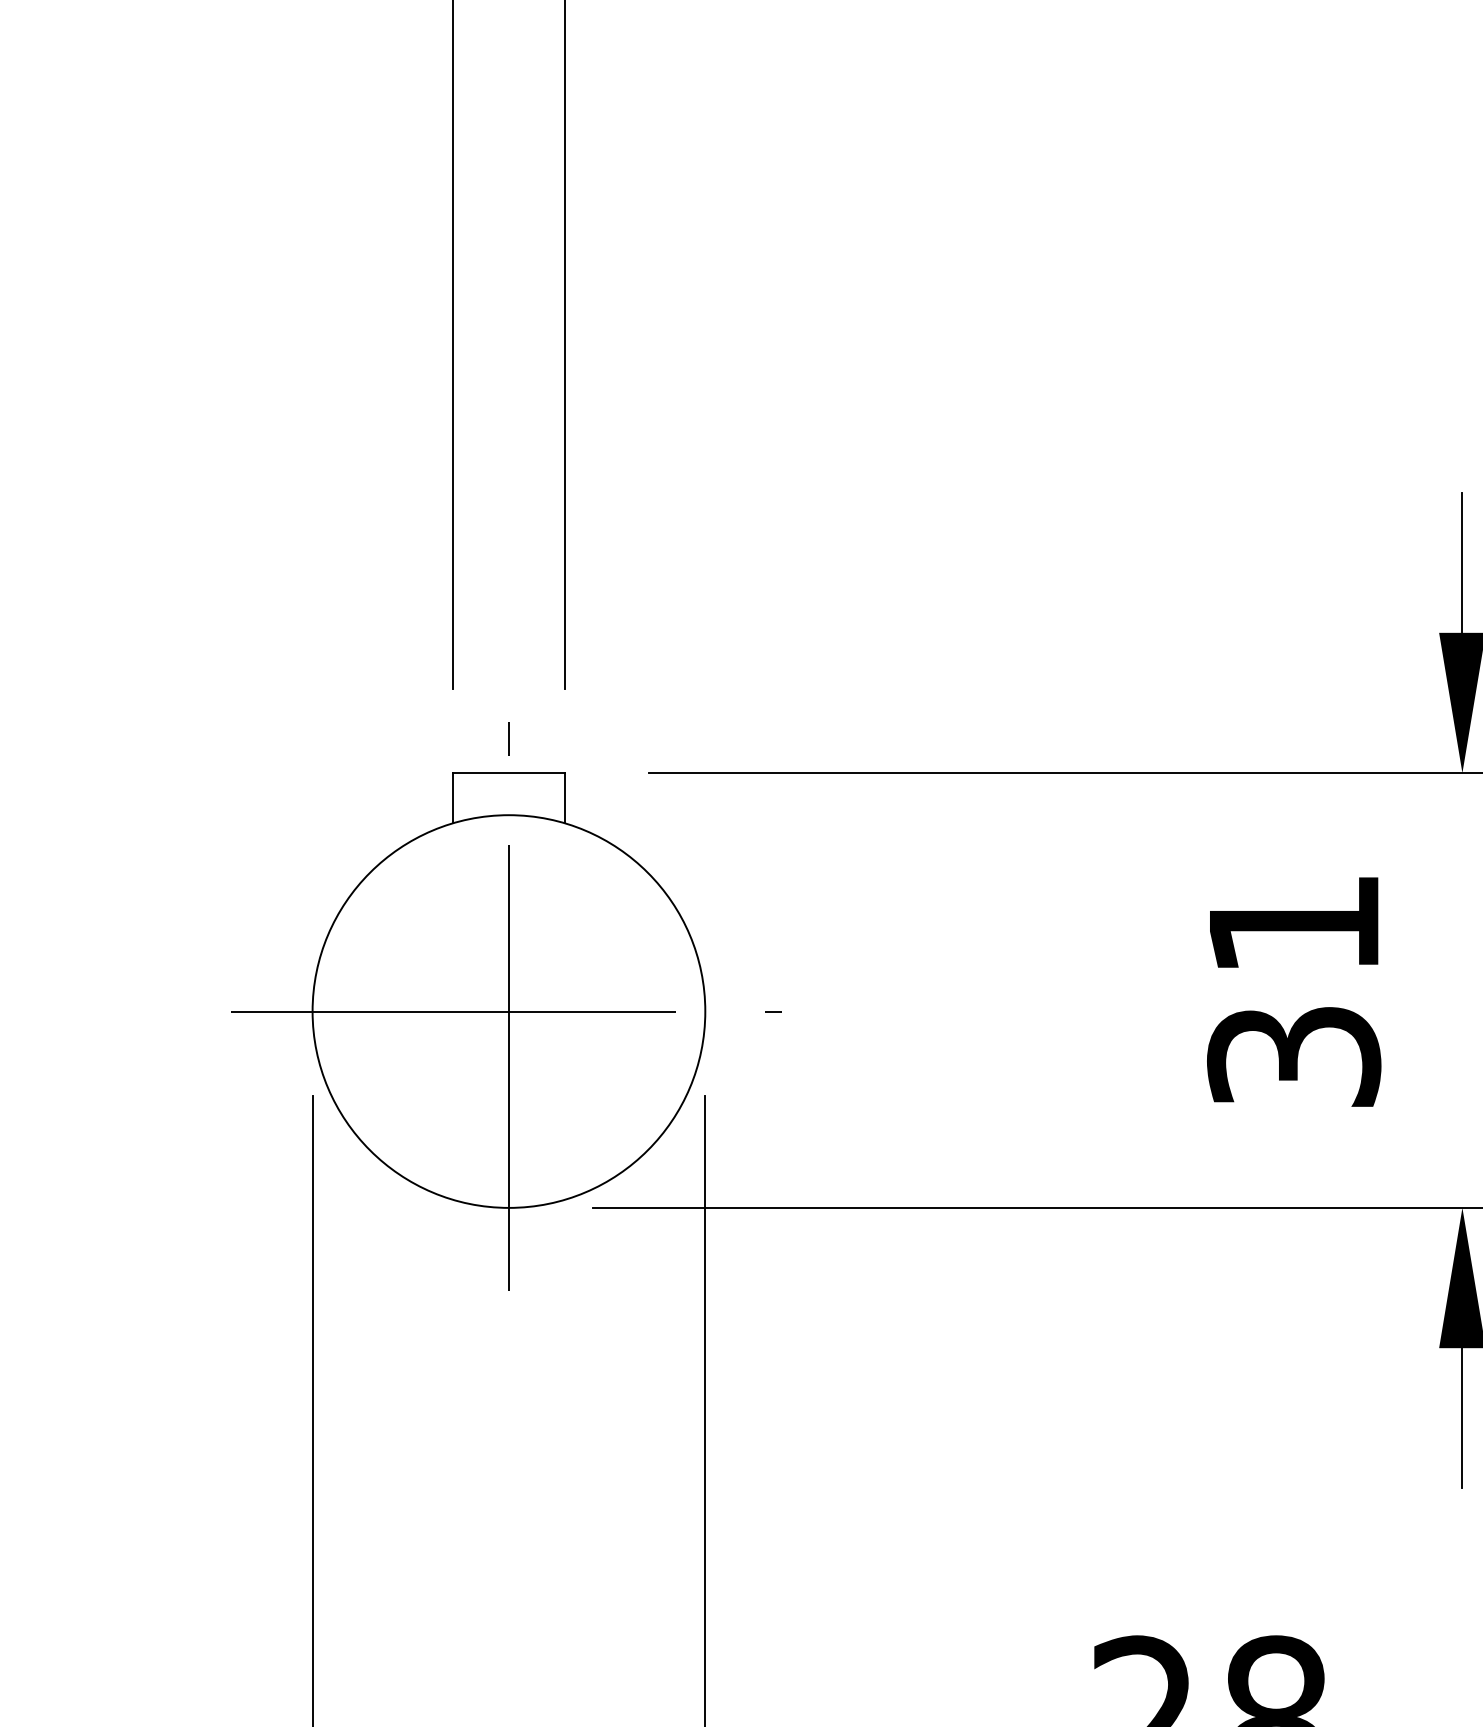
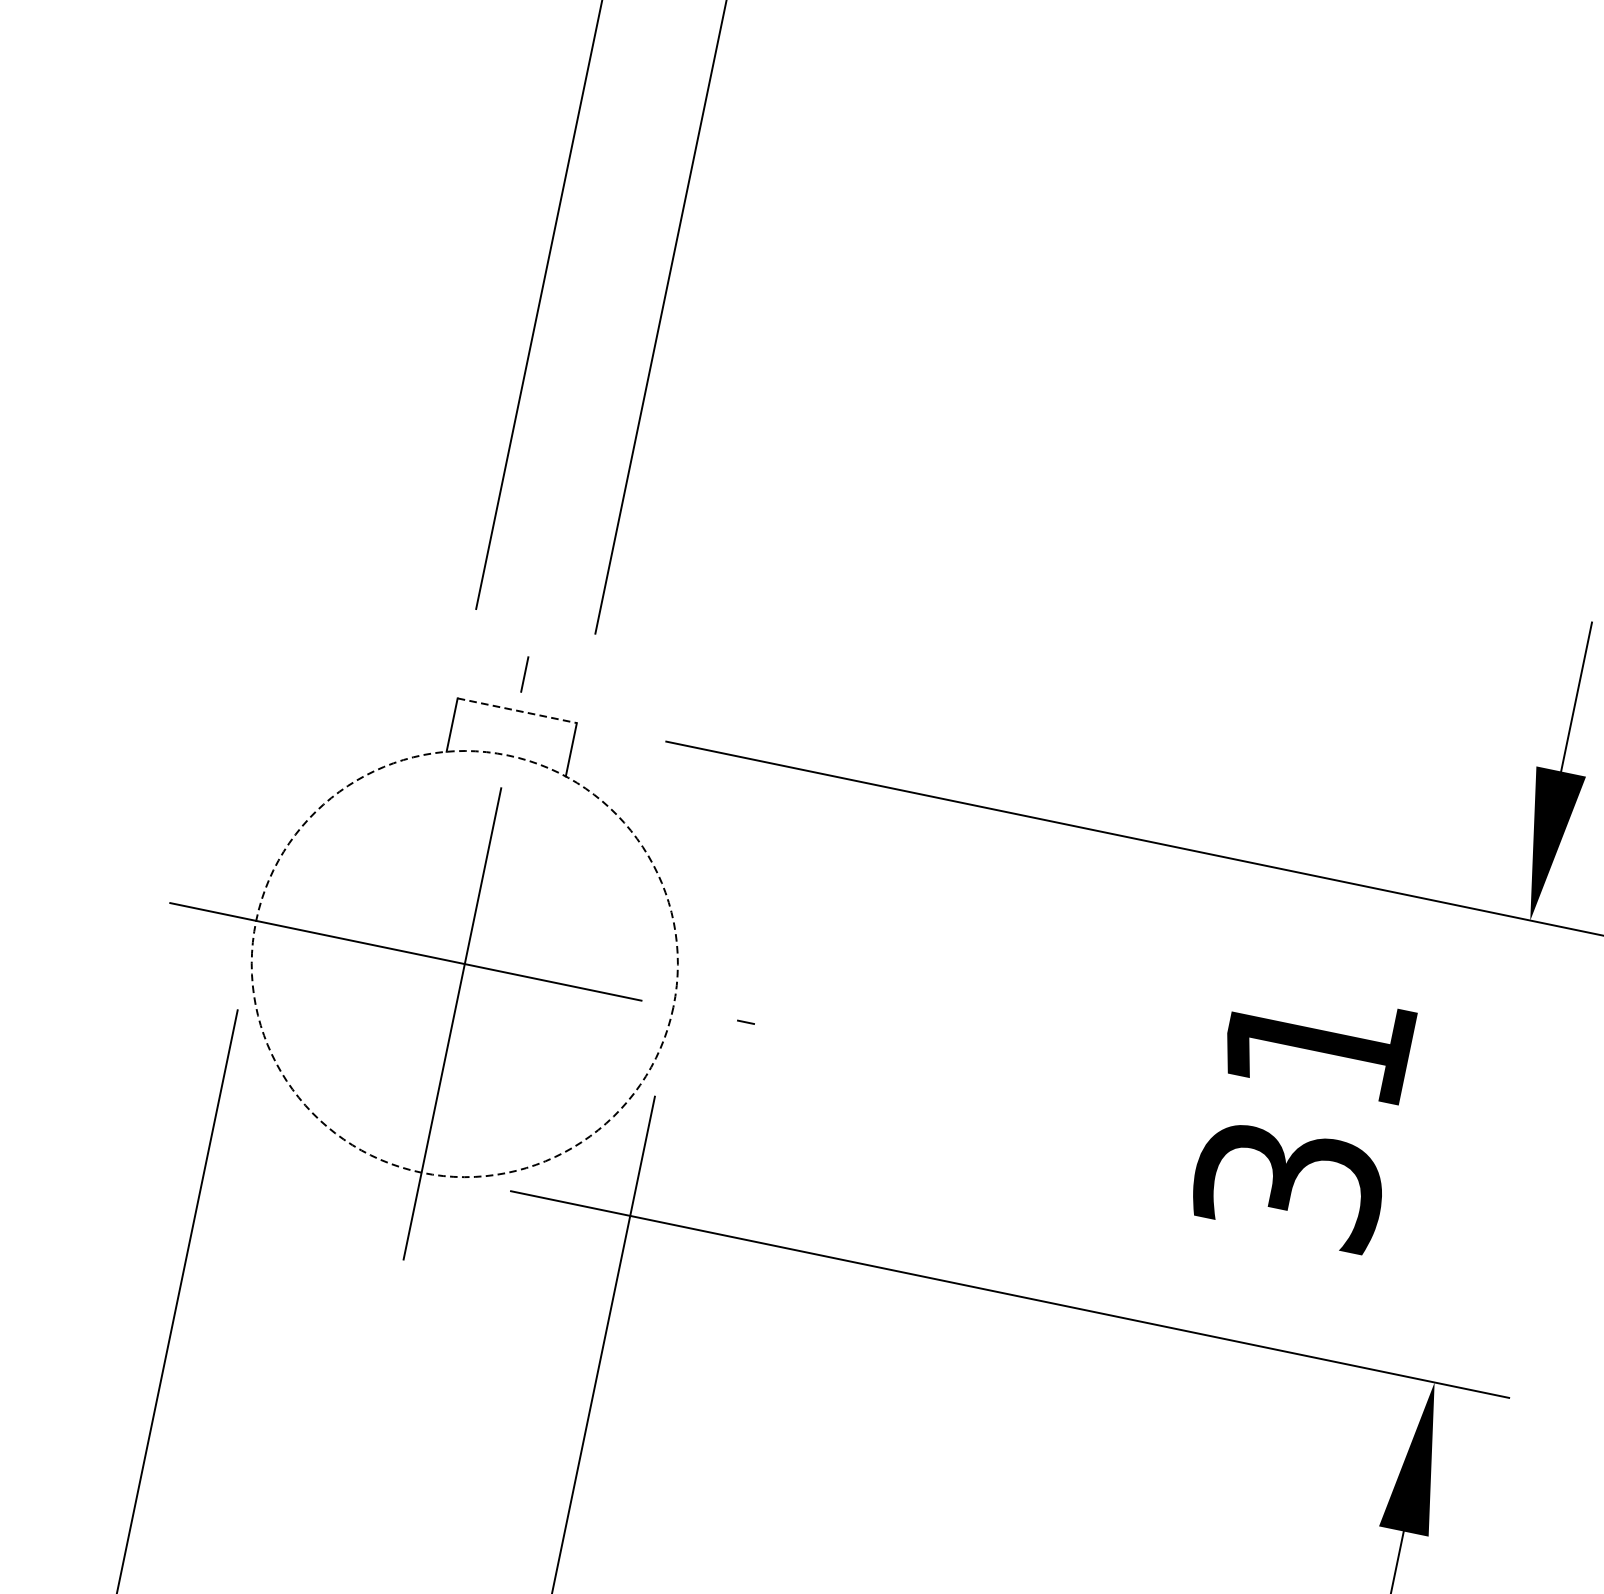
line: (509, 773) -> (517, 711), solid -> dashed
circle: (508, 1011) -> (464, 963), solid -> dashed

